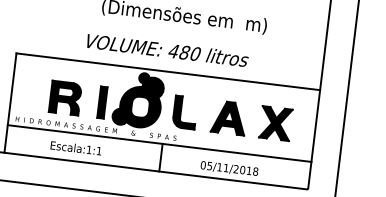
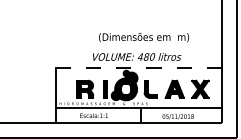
line: (169, 72) -> (139, 68), solid -> dashed

